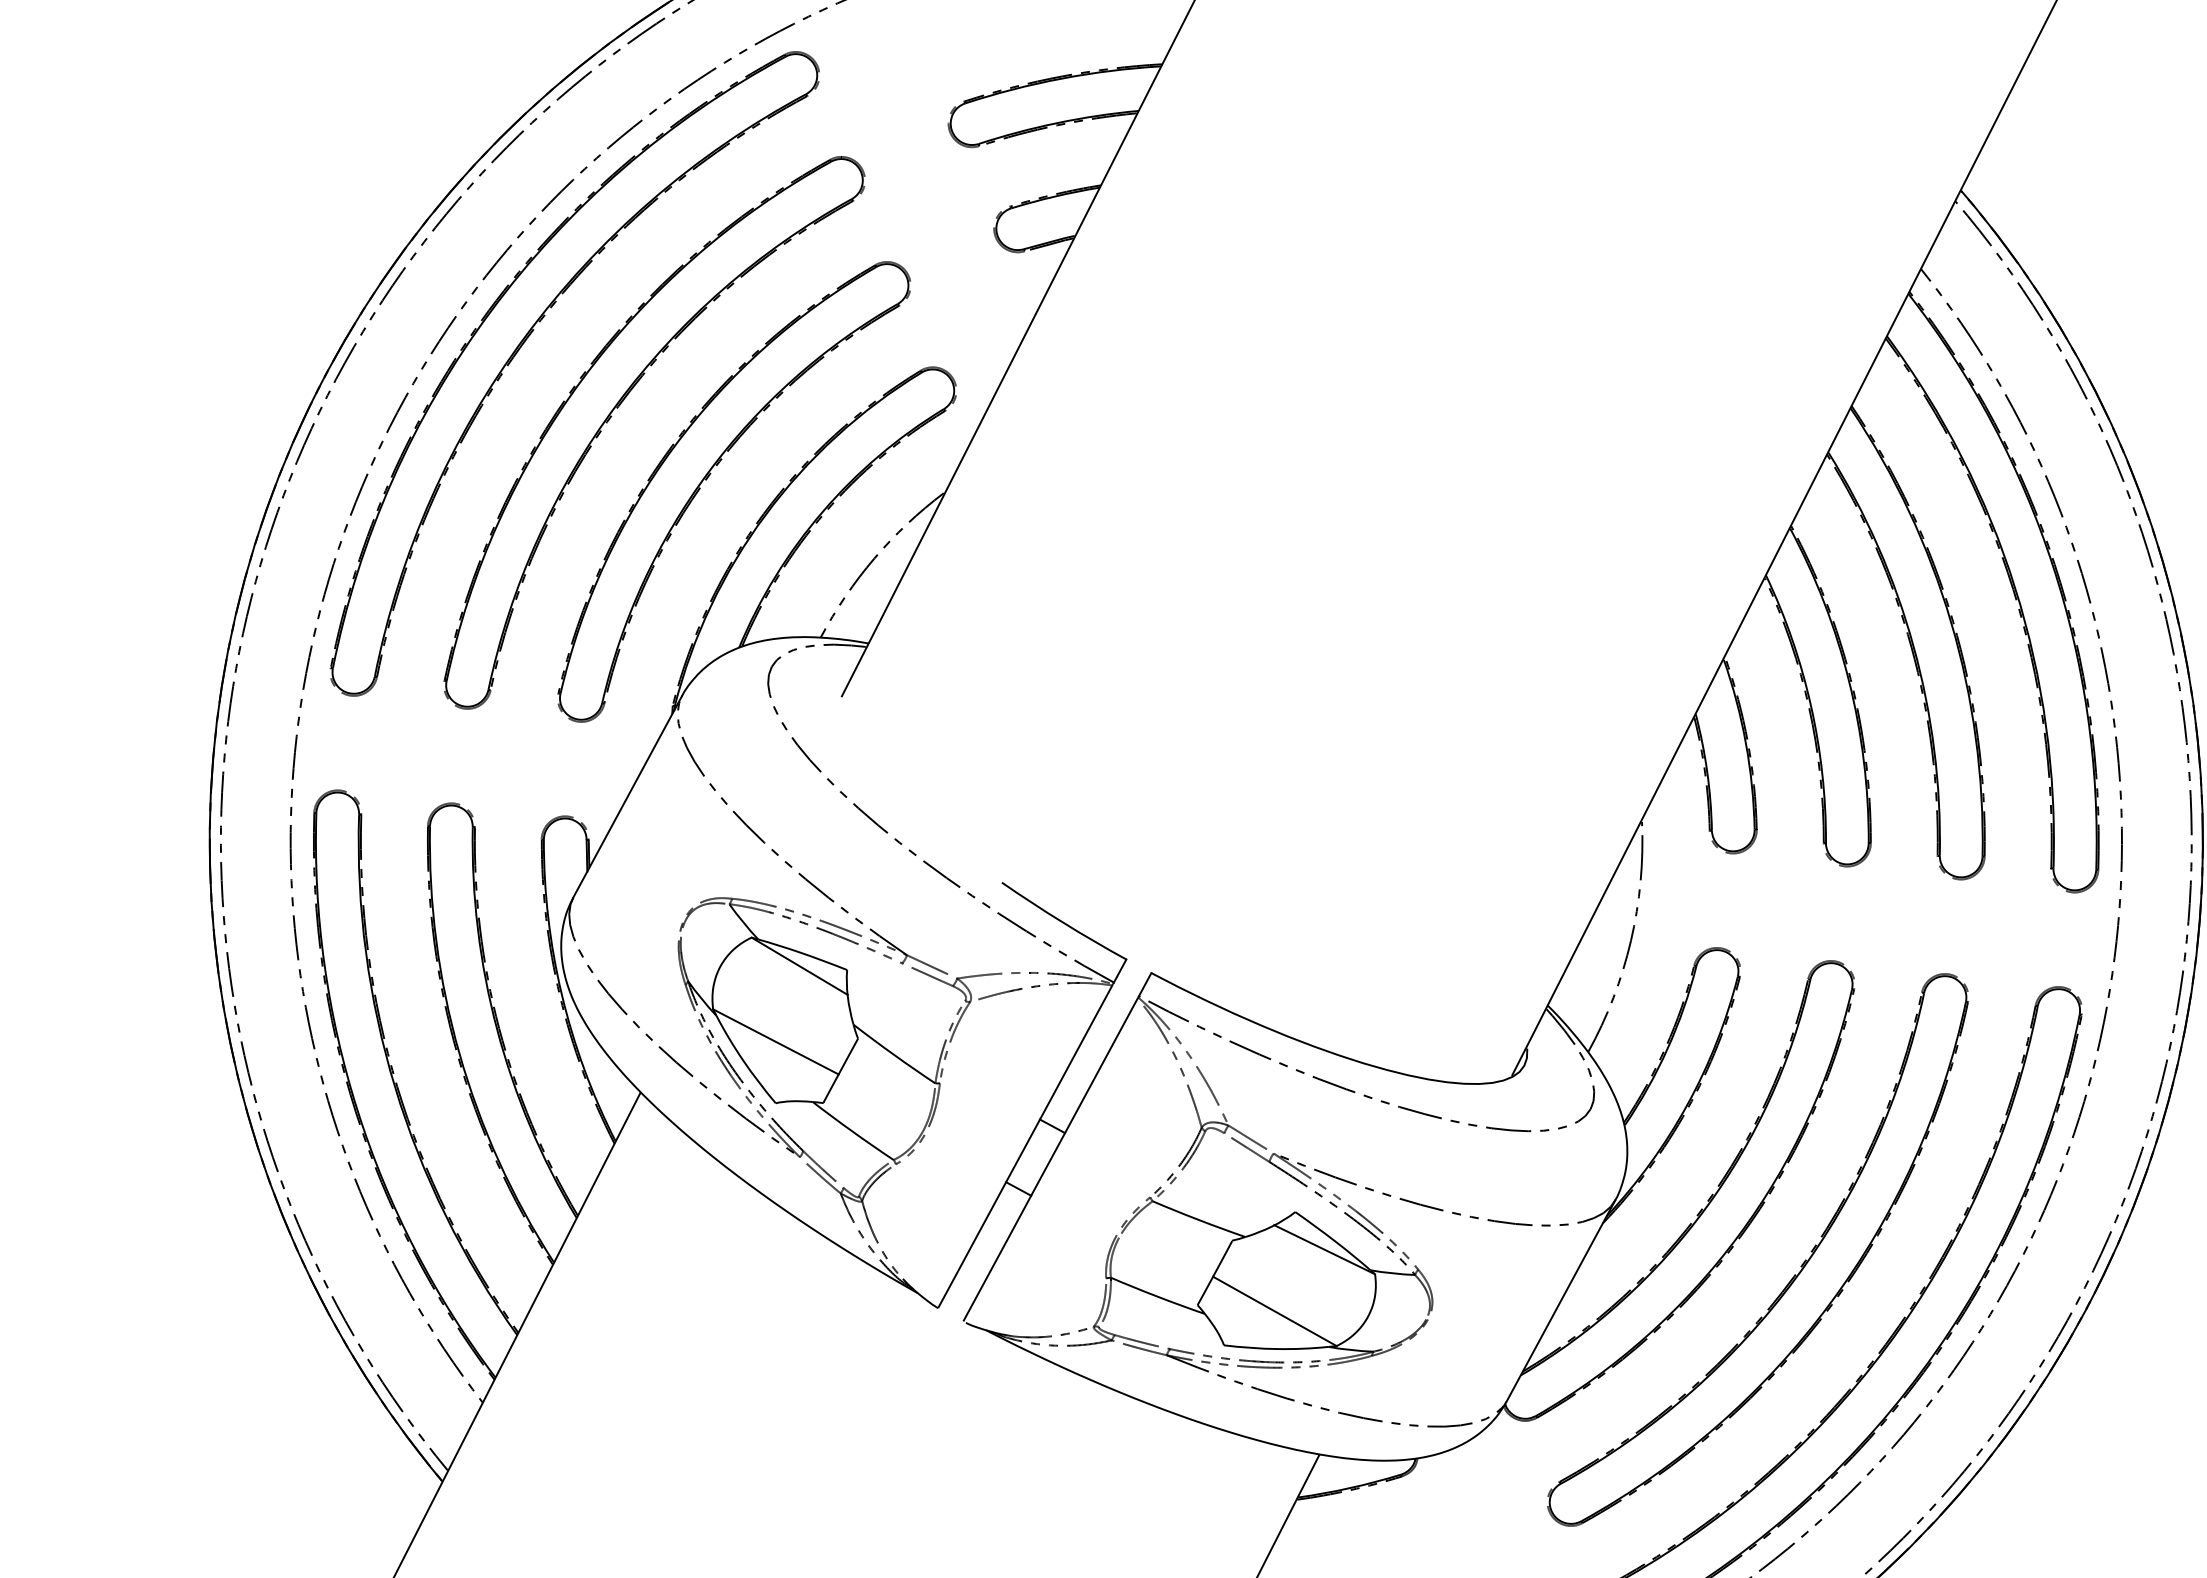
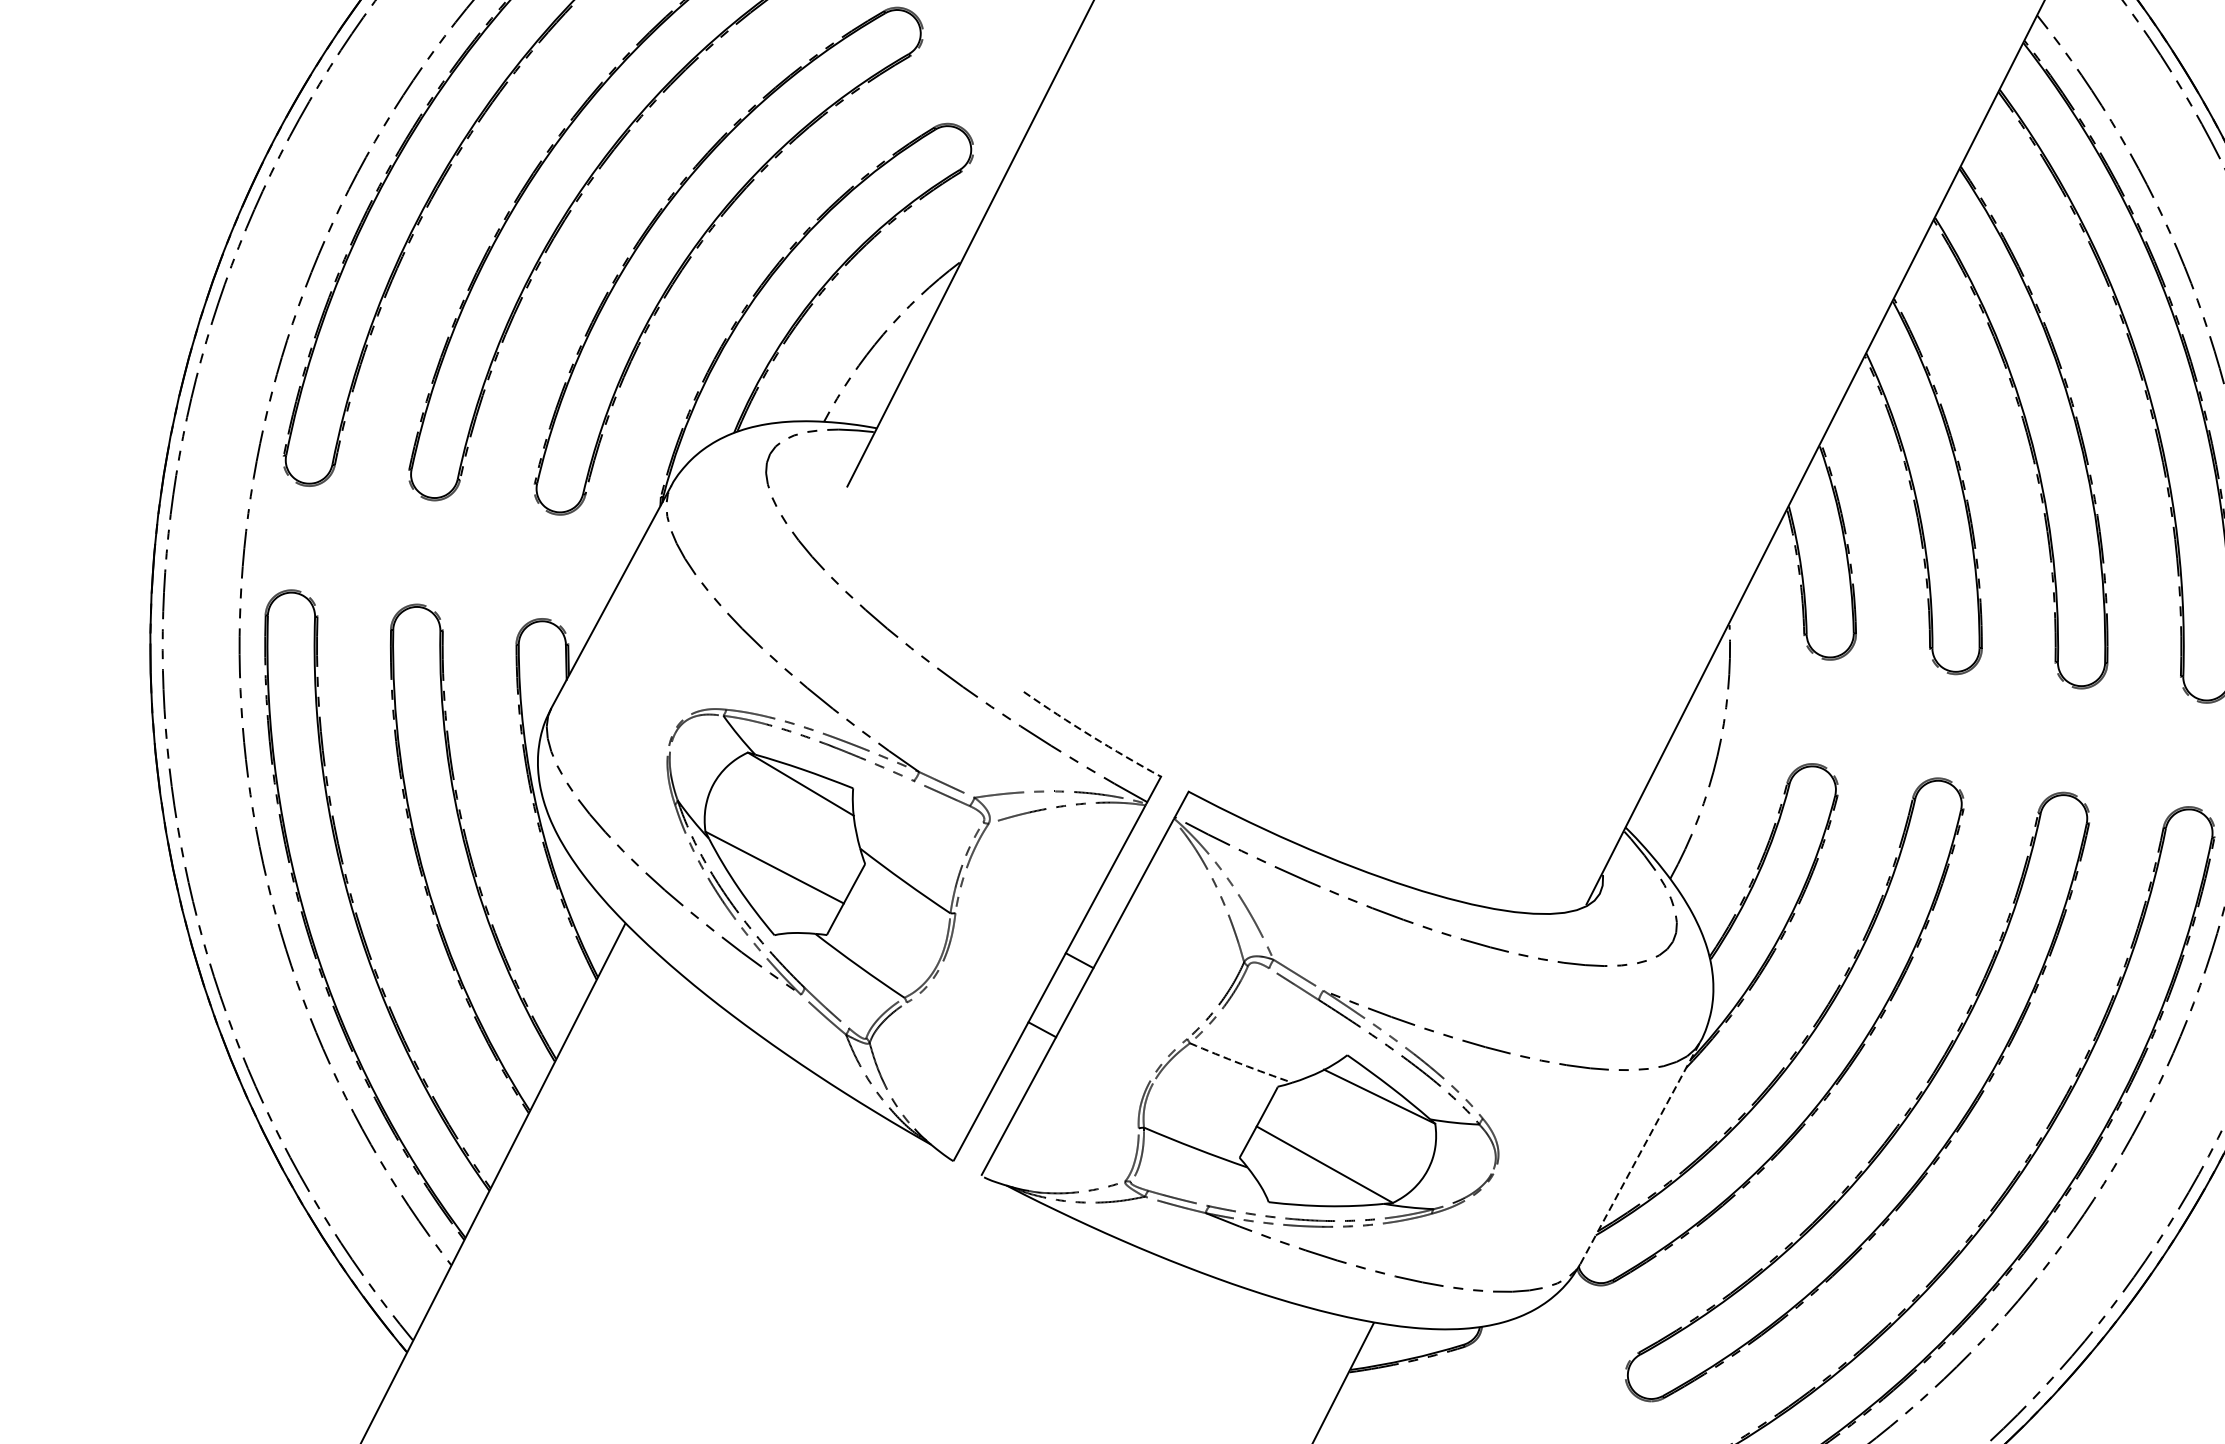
arc: (1063, 922) -> (1091, 735), solid -> dashed
arc: (1198, 1219) -> (1240, 1063), solid -> dashed
line: (1561, 1300) -> (1640, 1152), solid -> dashed

